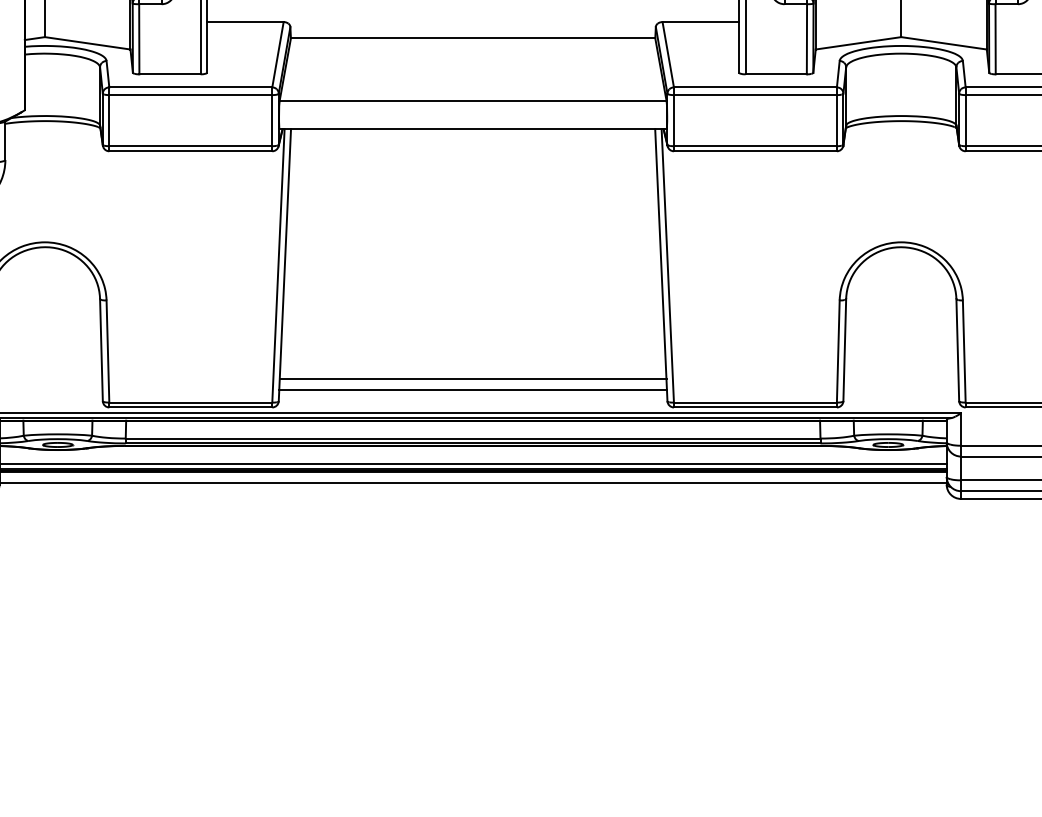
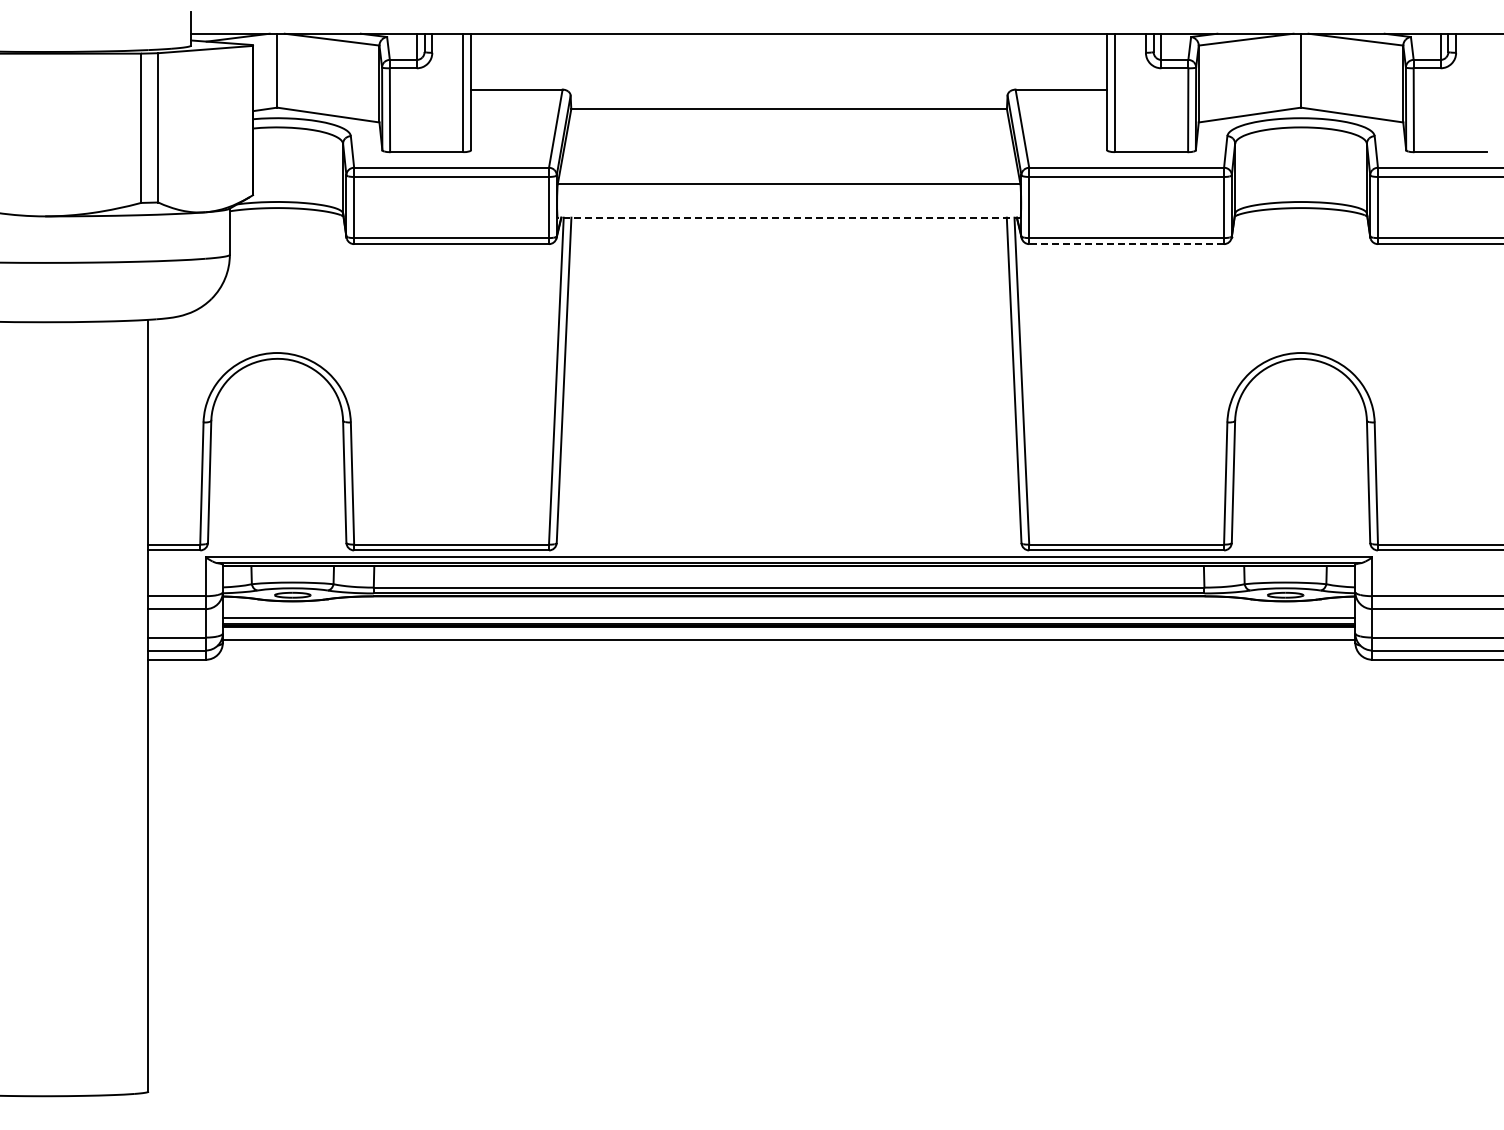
line: (472, 129) -> (788, 217), solid -> dashed
line: (755, 151) -> (1126, 244), solid -> dashed
line: (472, 379) -> (788, 516), removed
line: (472, 389) -> (788, 529), removed

